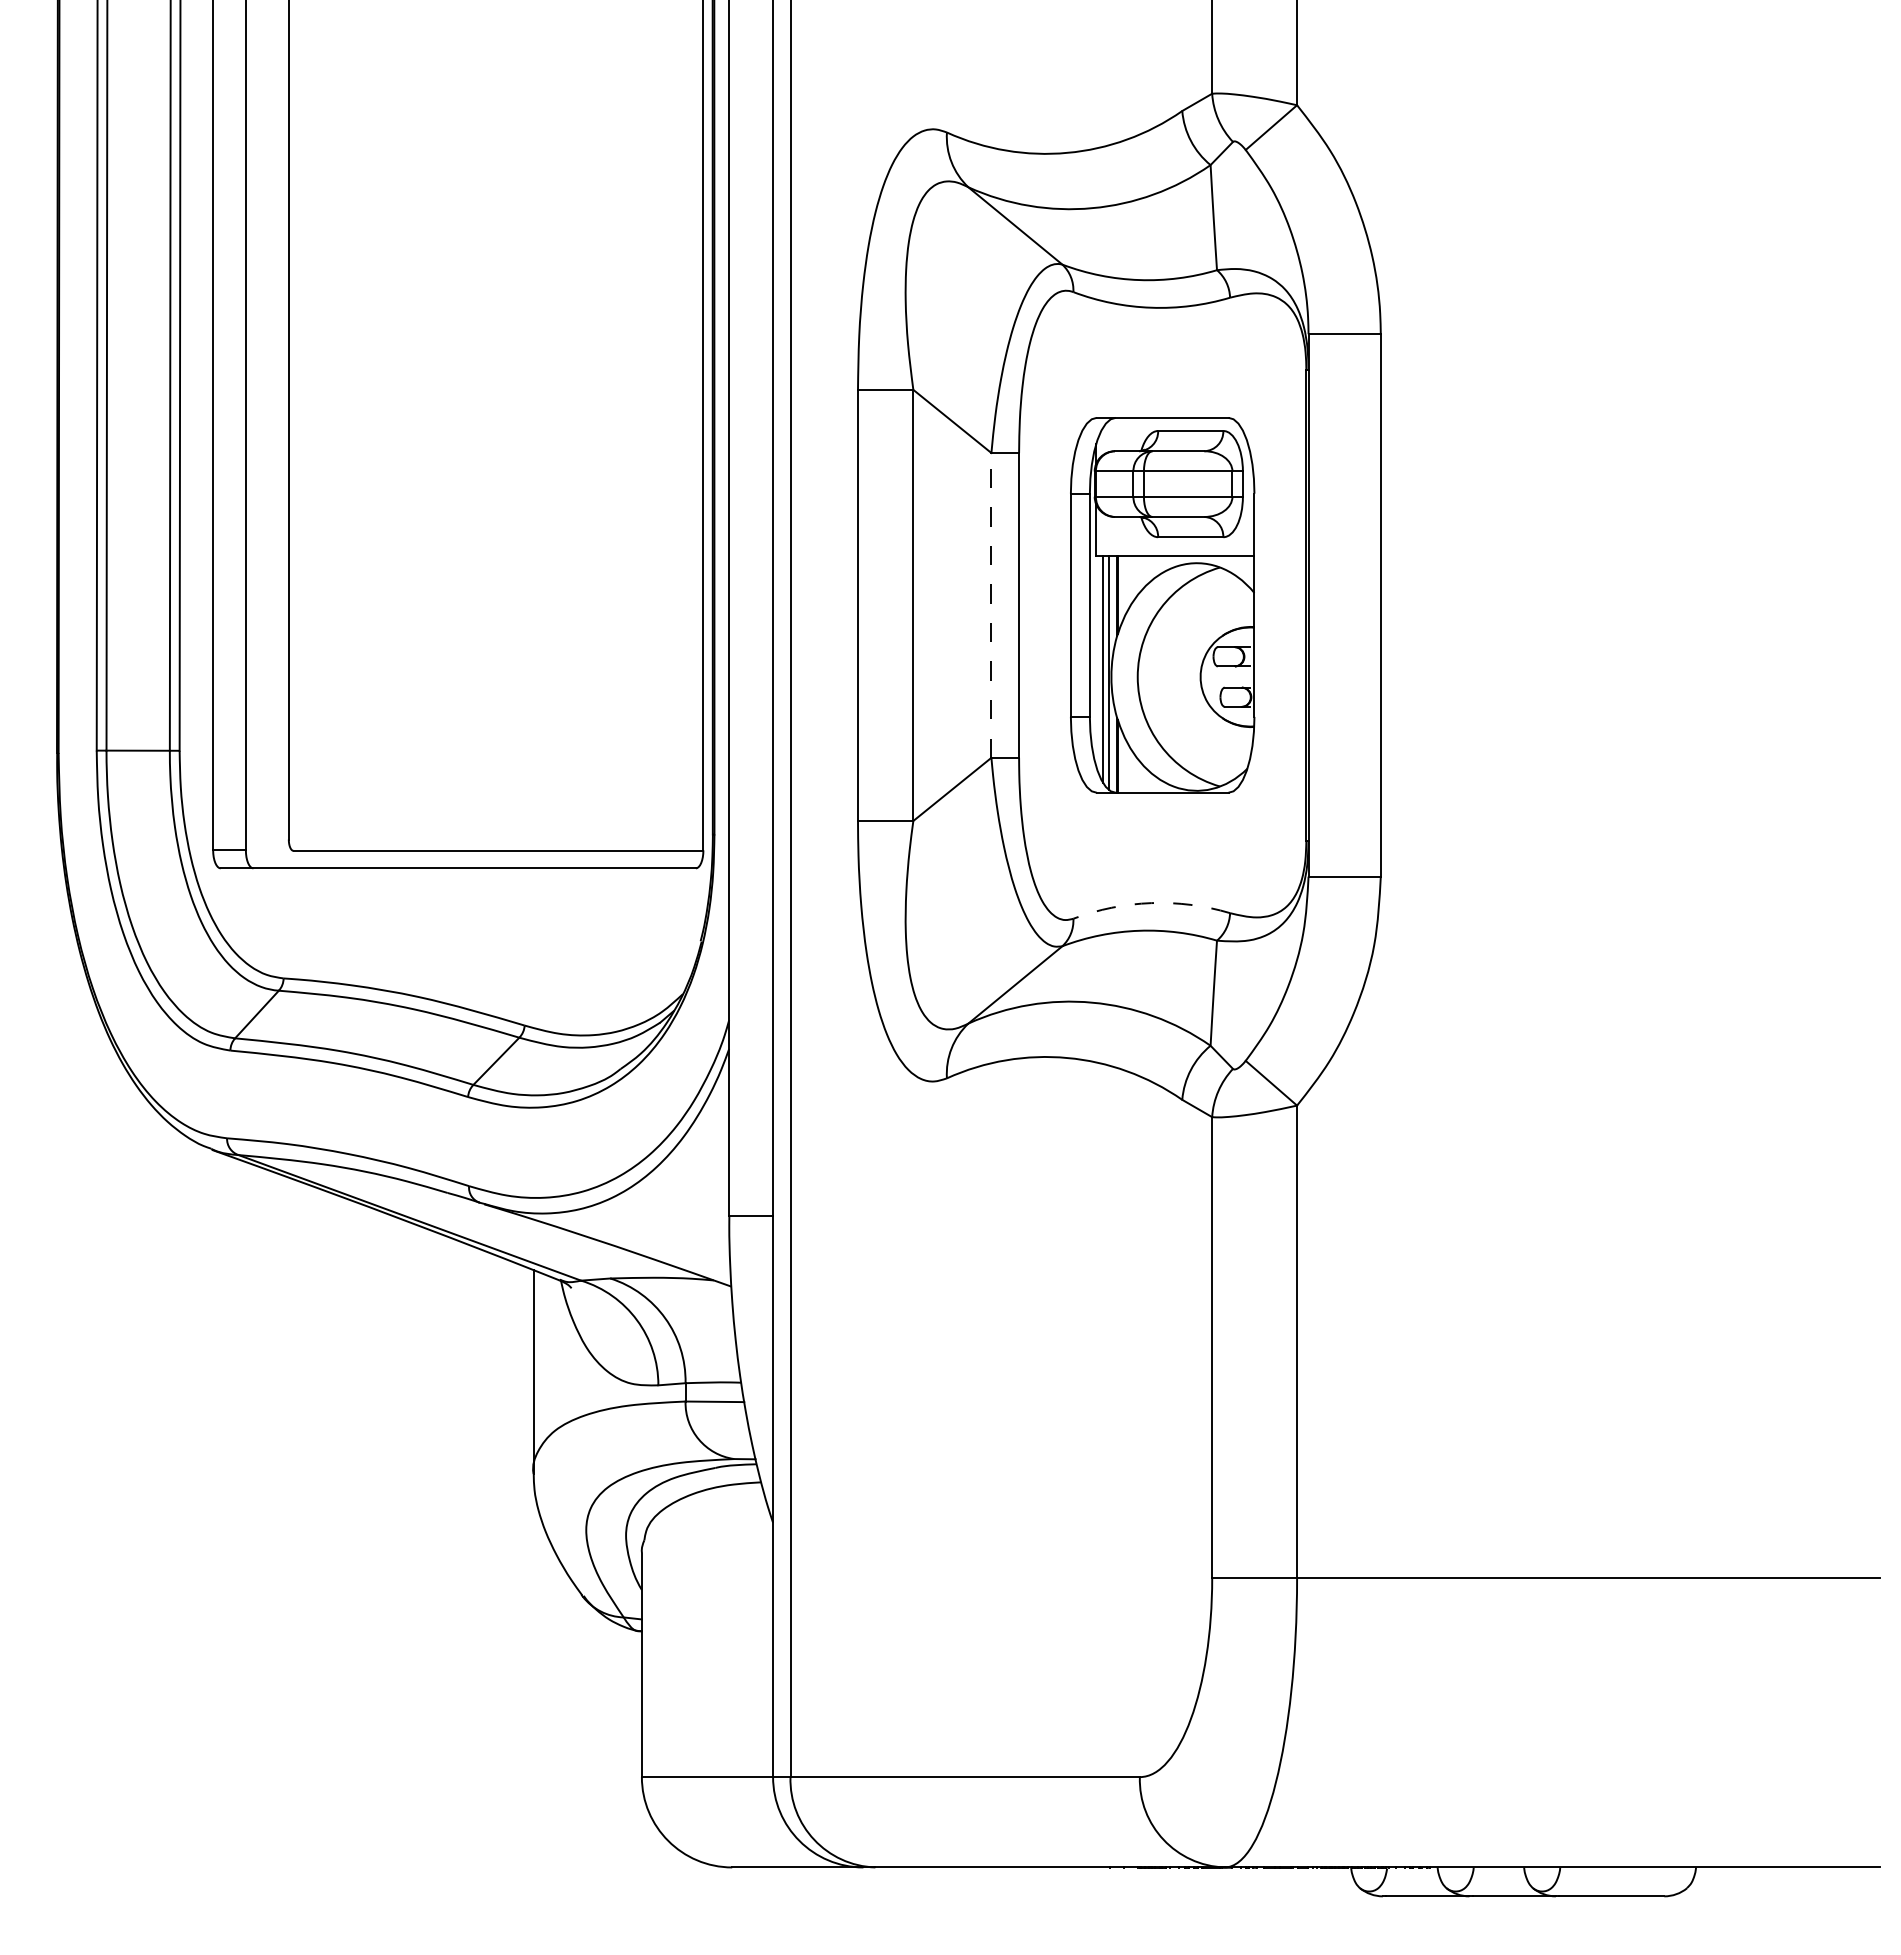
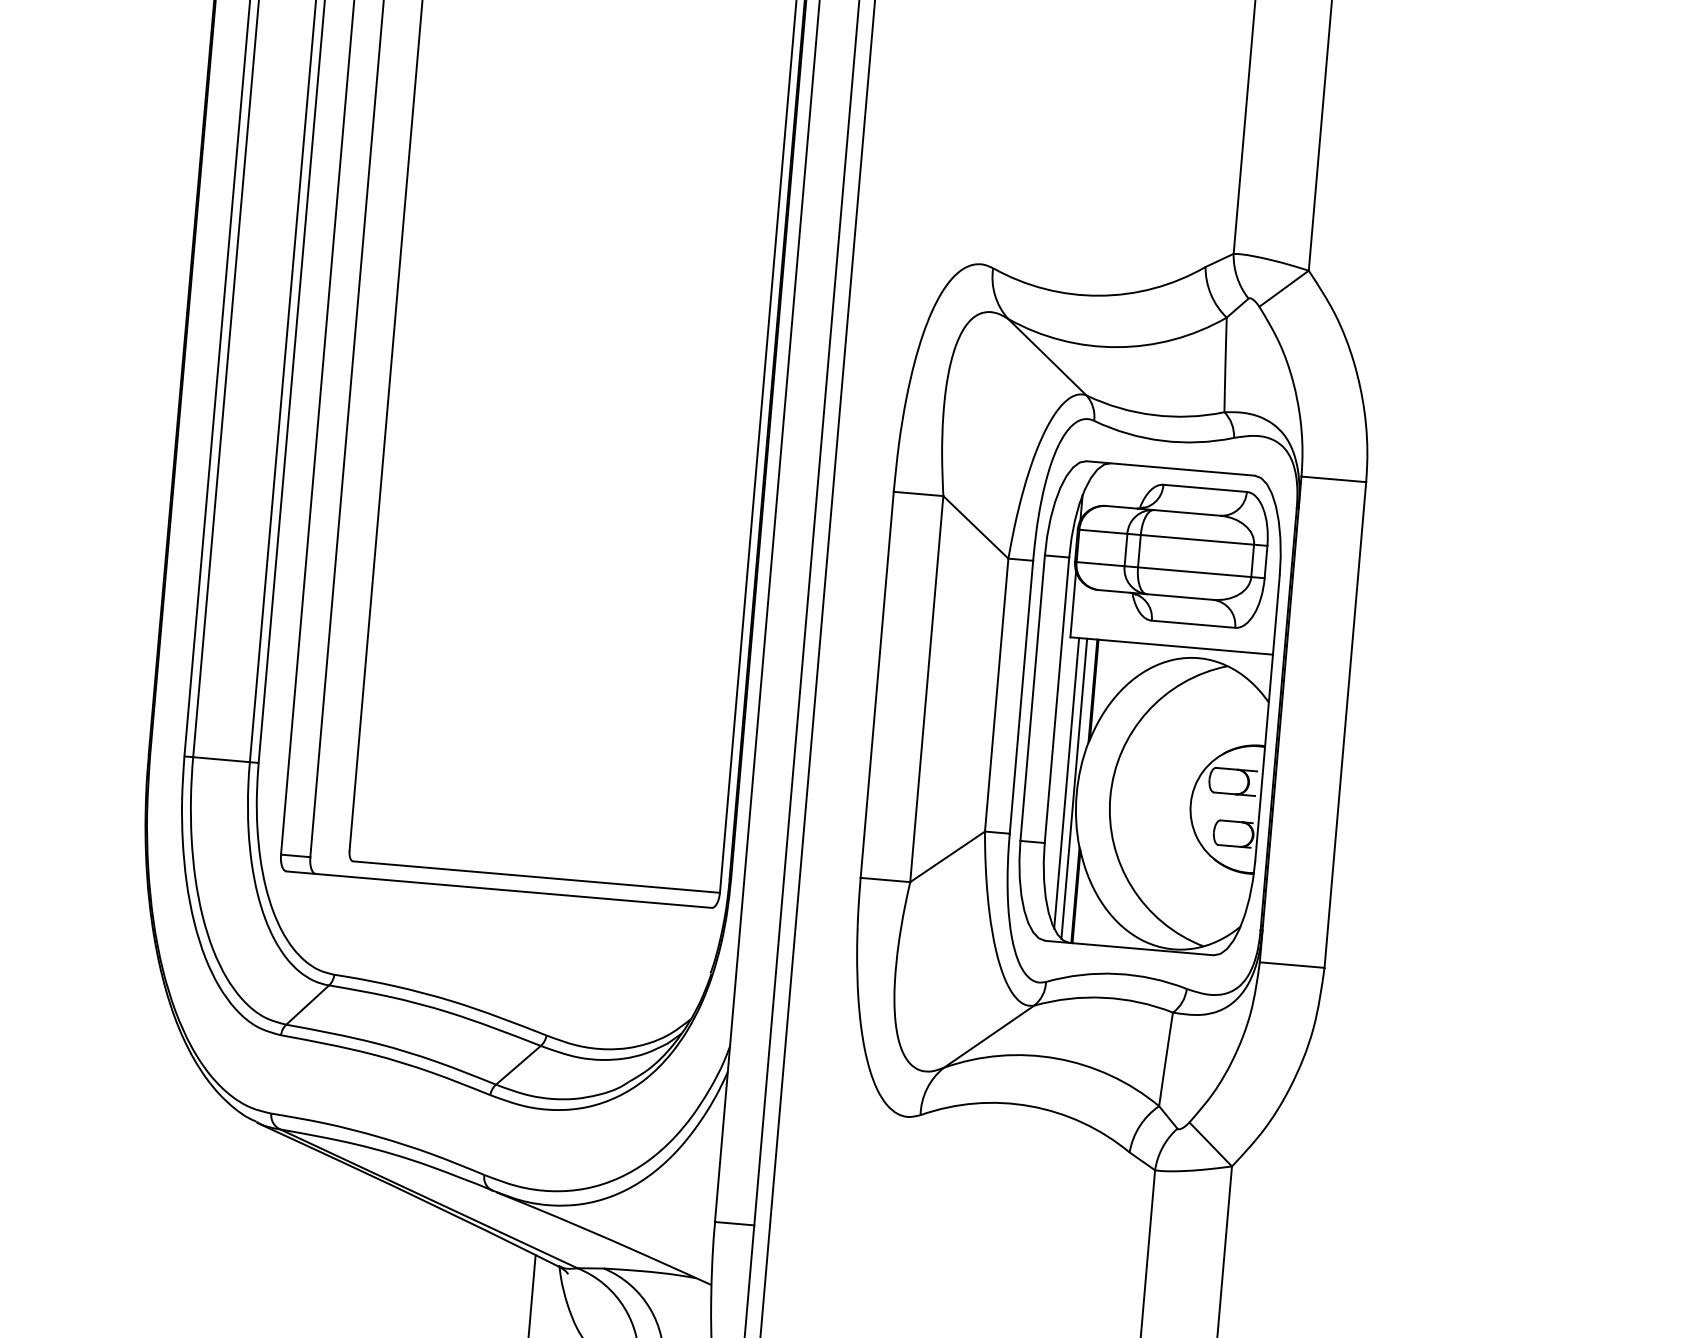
line: (991, 604) -> (996, 694), dashed -> solid
part: (1162, 604) -> (1149, 707), size x1.43
arc: (1151, 903) -> (1117, 974), dashed -> solid

